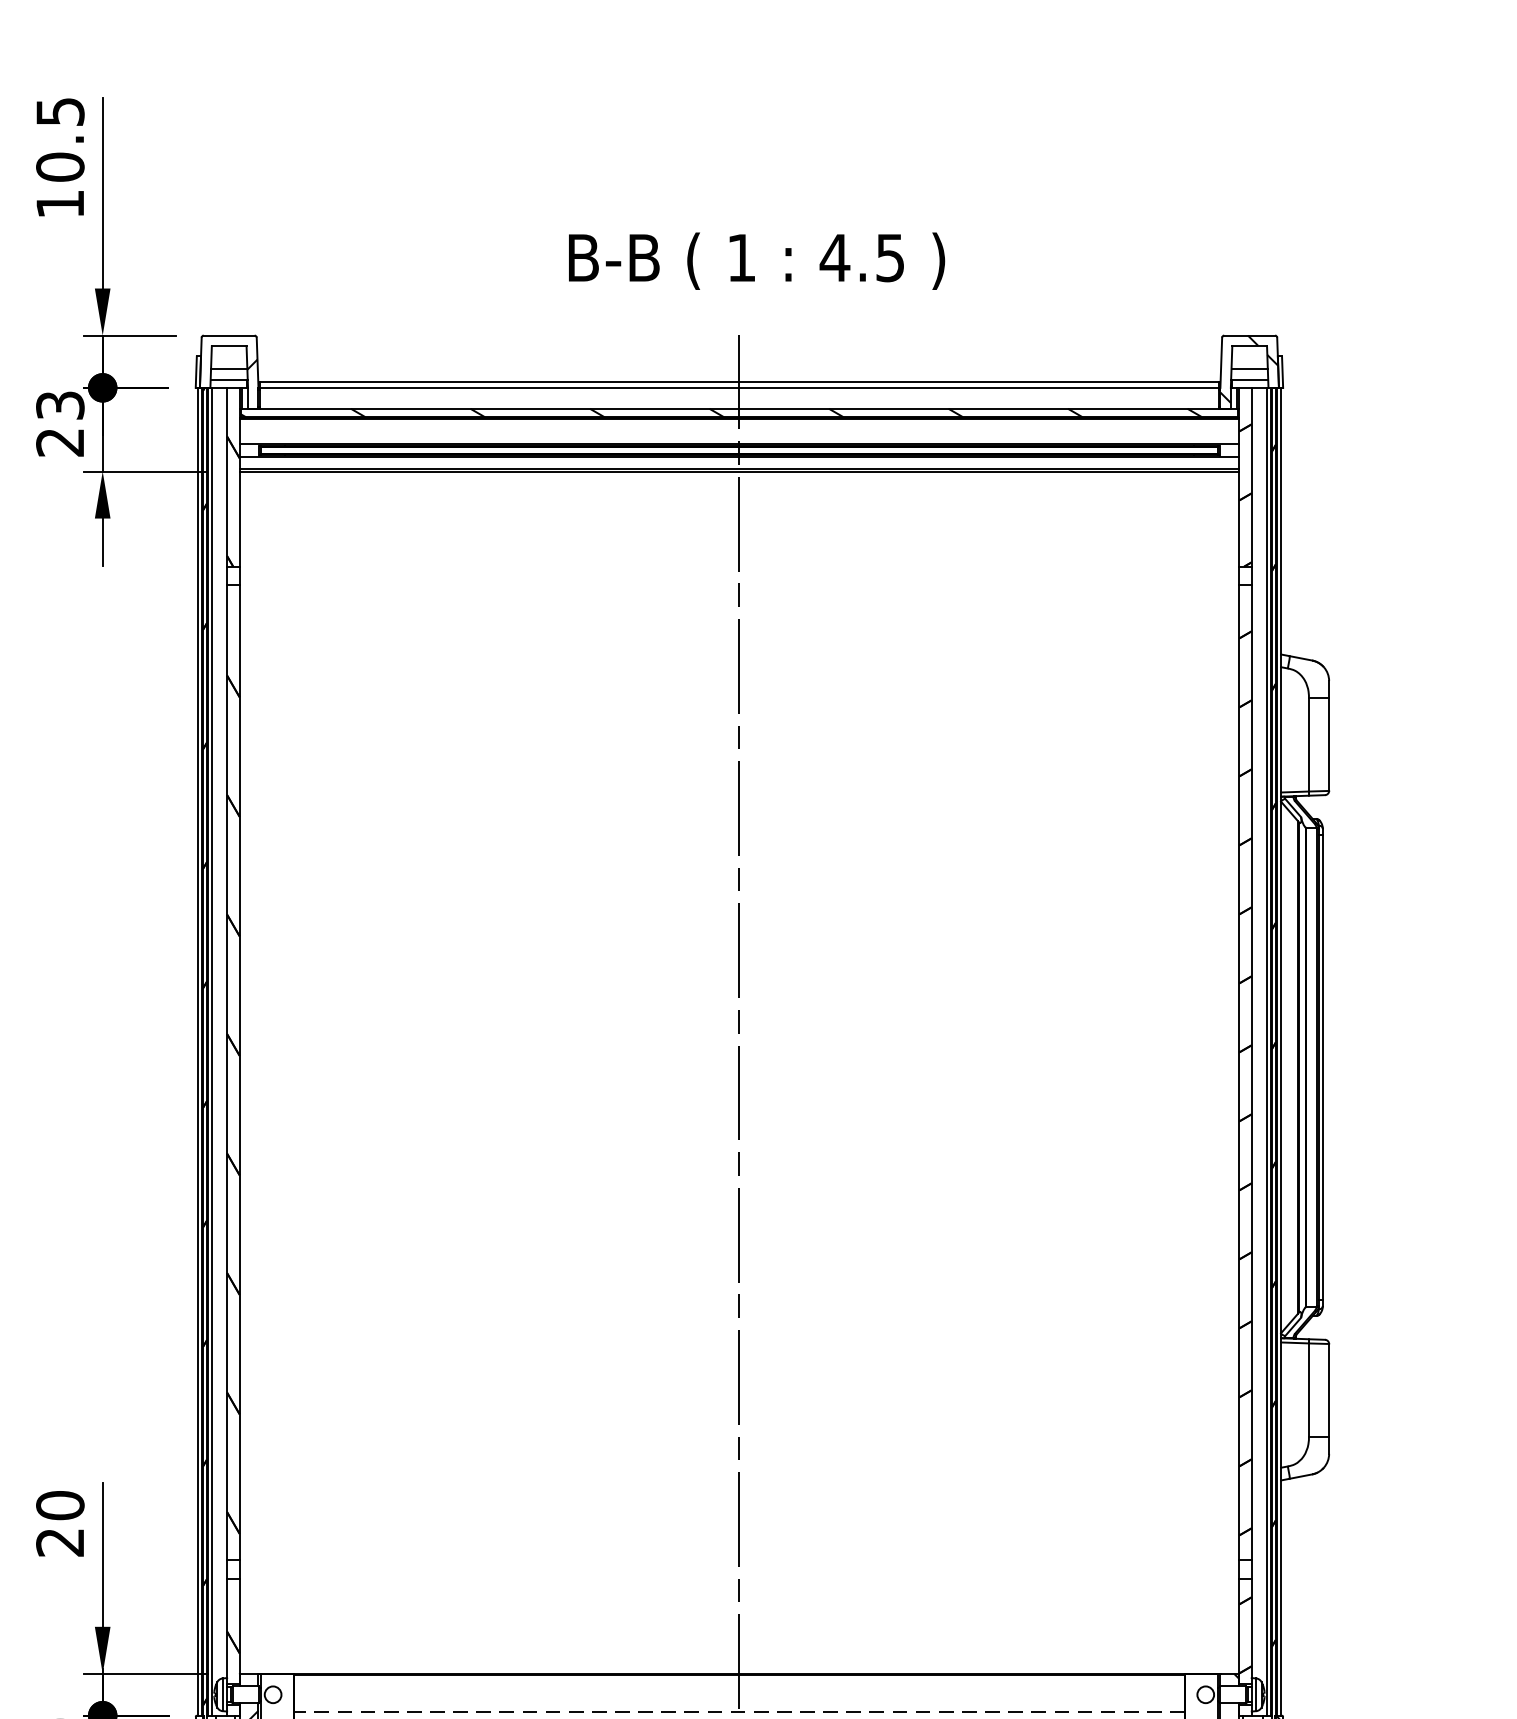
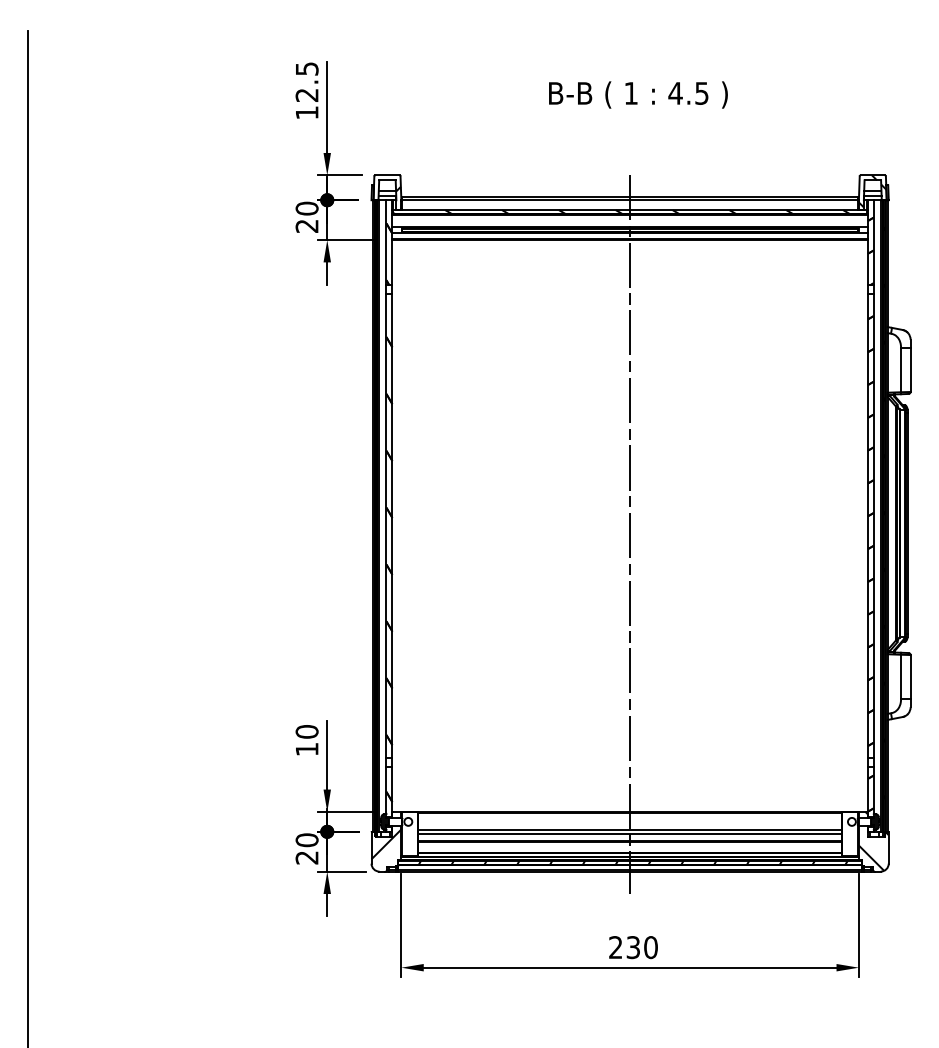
text: (59, 167) -> (306, 95), 10.5 -> 12.5
text: (757, 260) -> (638, 94), moved
text: (59, 405) -> (306, 208), 23 -> 20
text: (59, 1542) -> (306, 749), 20 -> 10
line: (740, 1710) -> (630, 829), dashed -> solid

